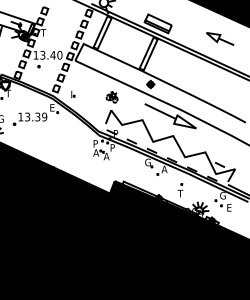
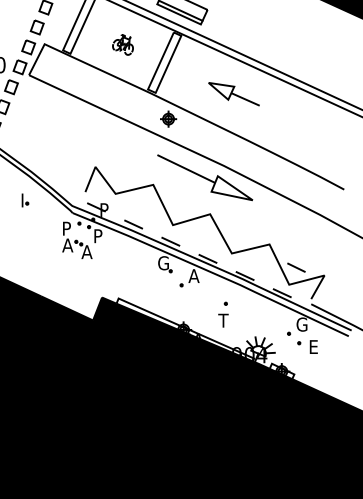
part: (220, 38) -> (234, 93), moved
part: (73, 94) -> (25, 200), moved
part: (111, 97) -> (121, 45), moved

